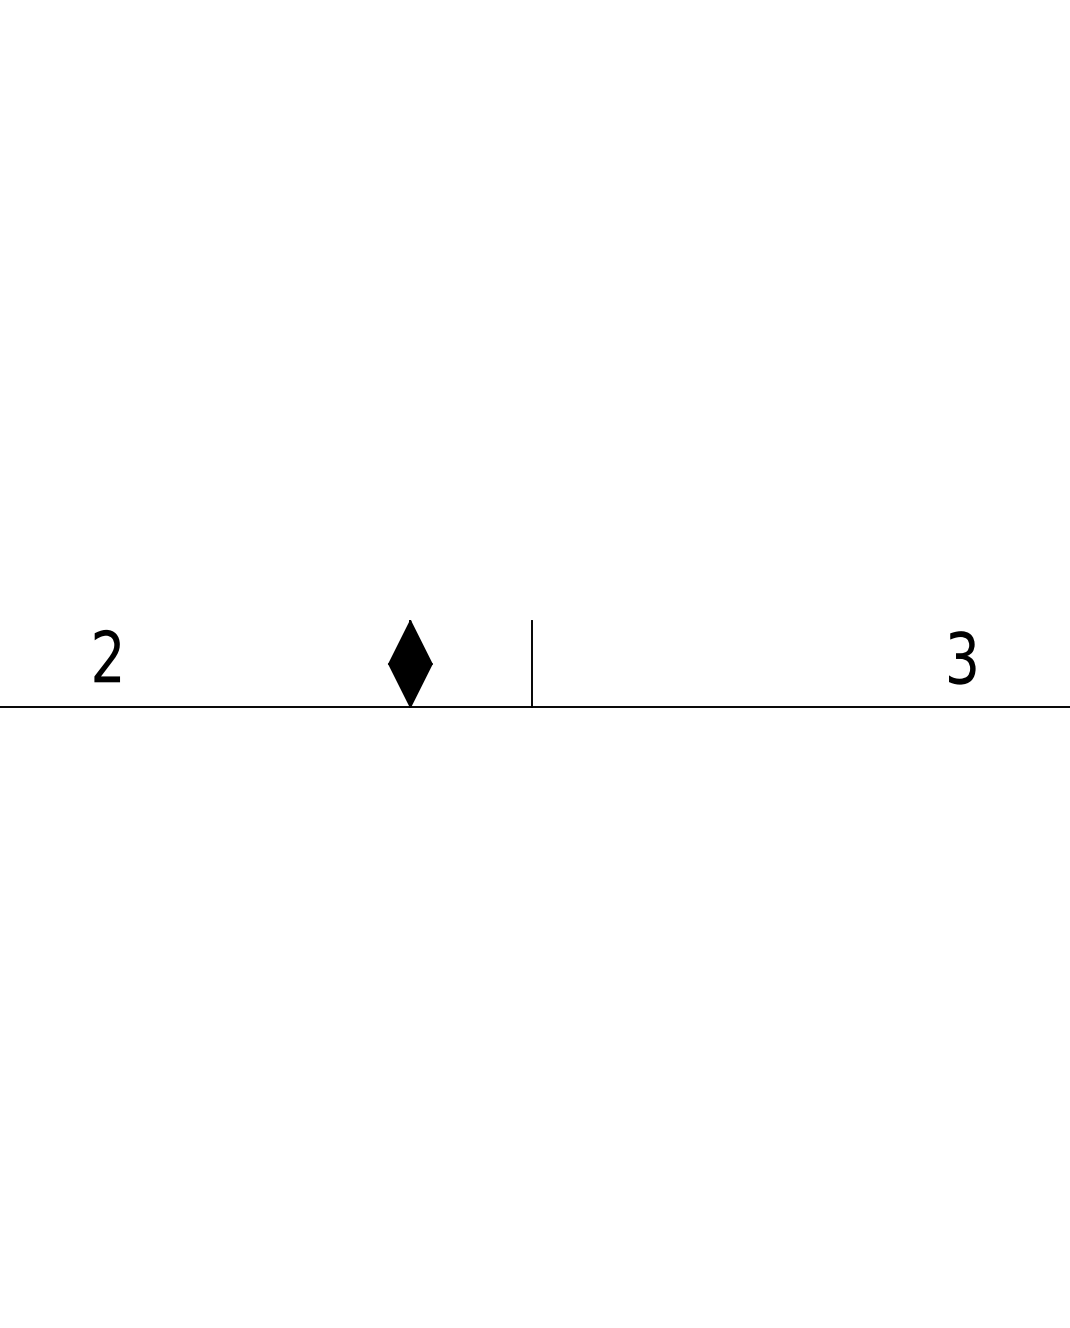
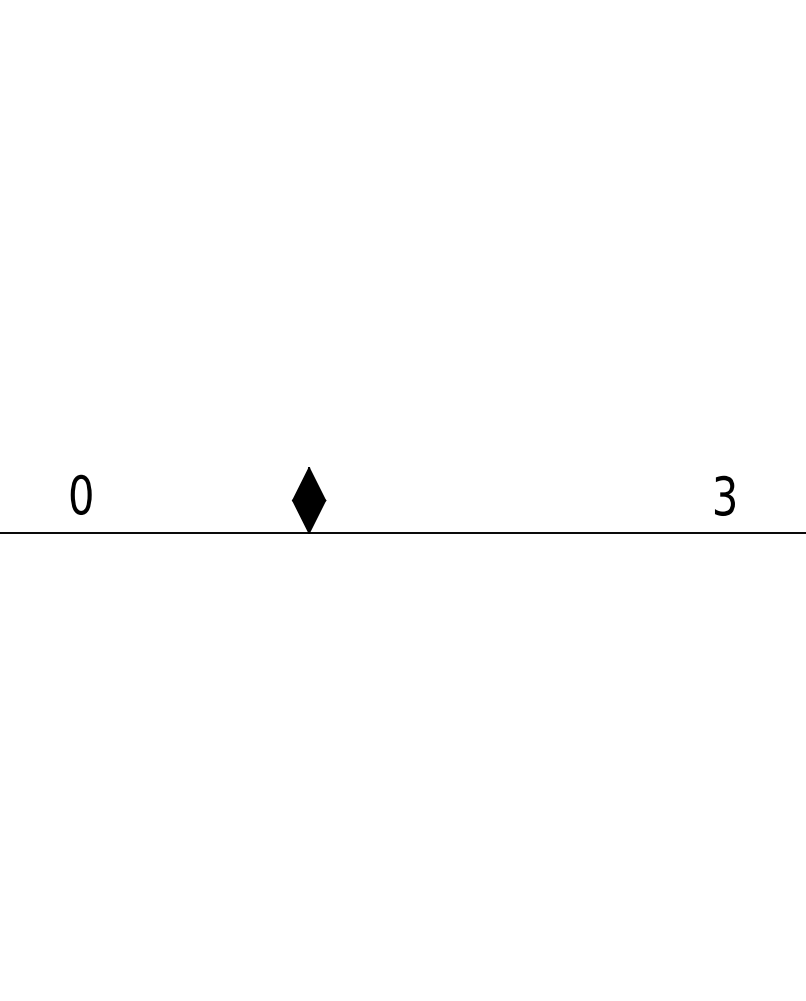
text: (107, 656) -> (80, 494), 2 -> 0
line: (531, 664) -> (400, 500), removed

